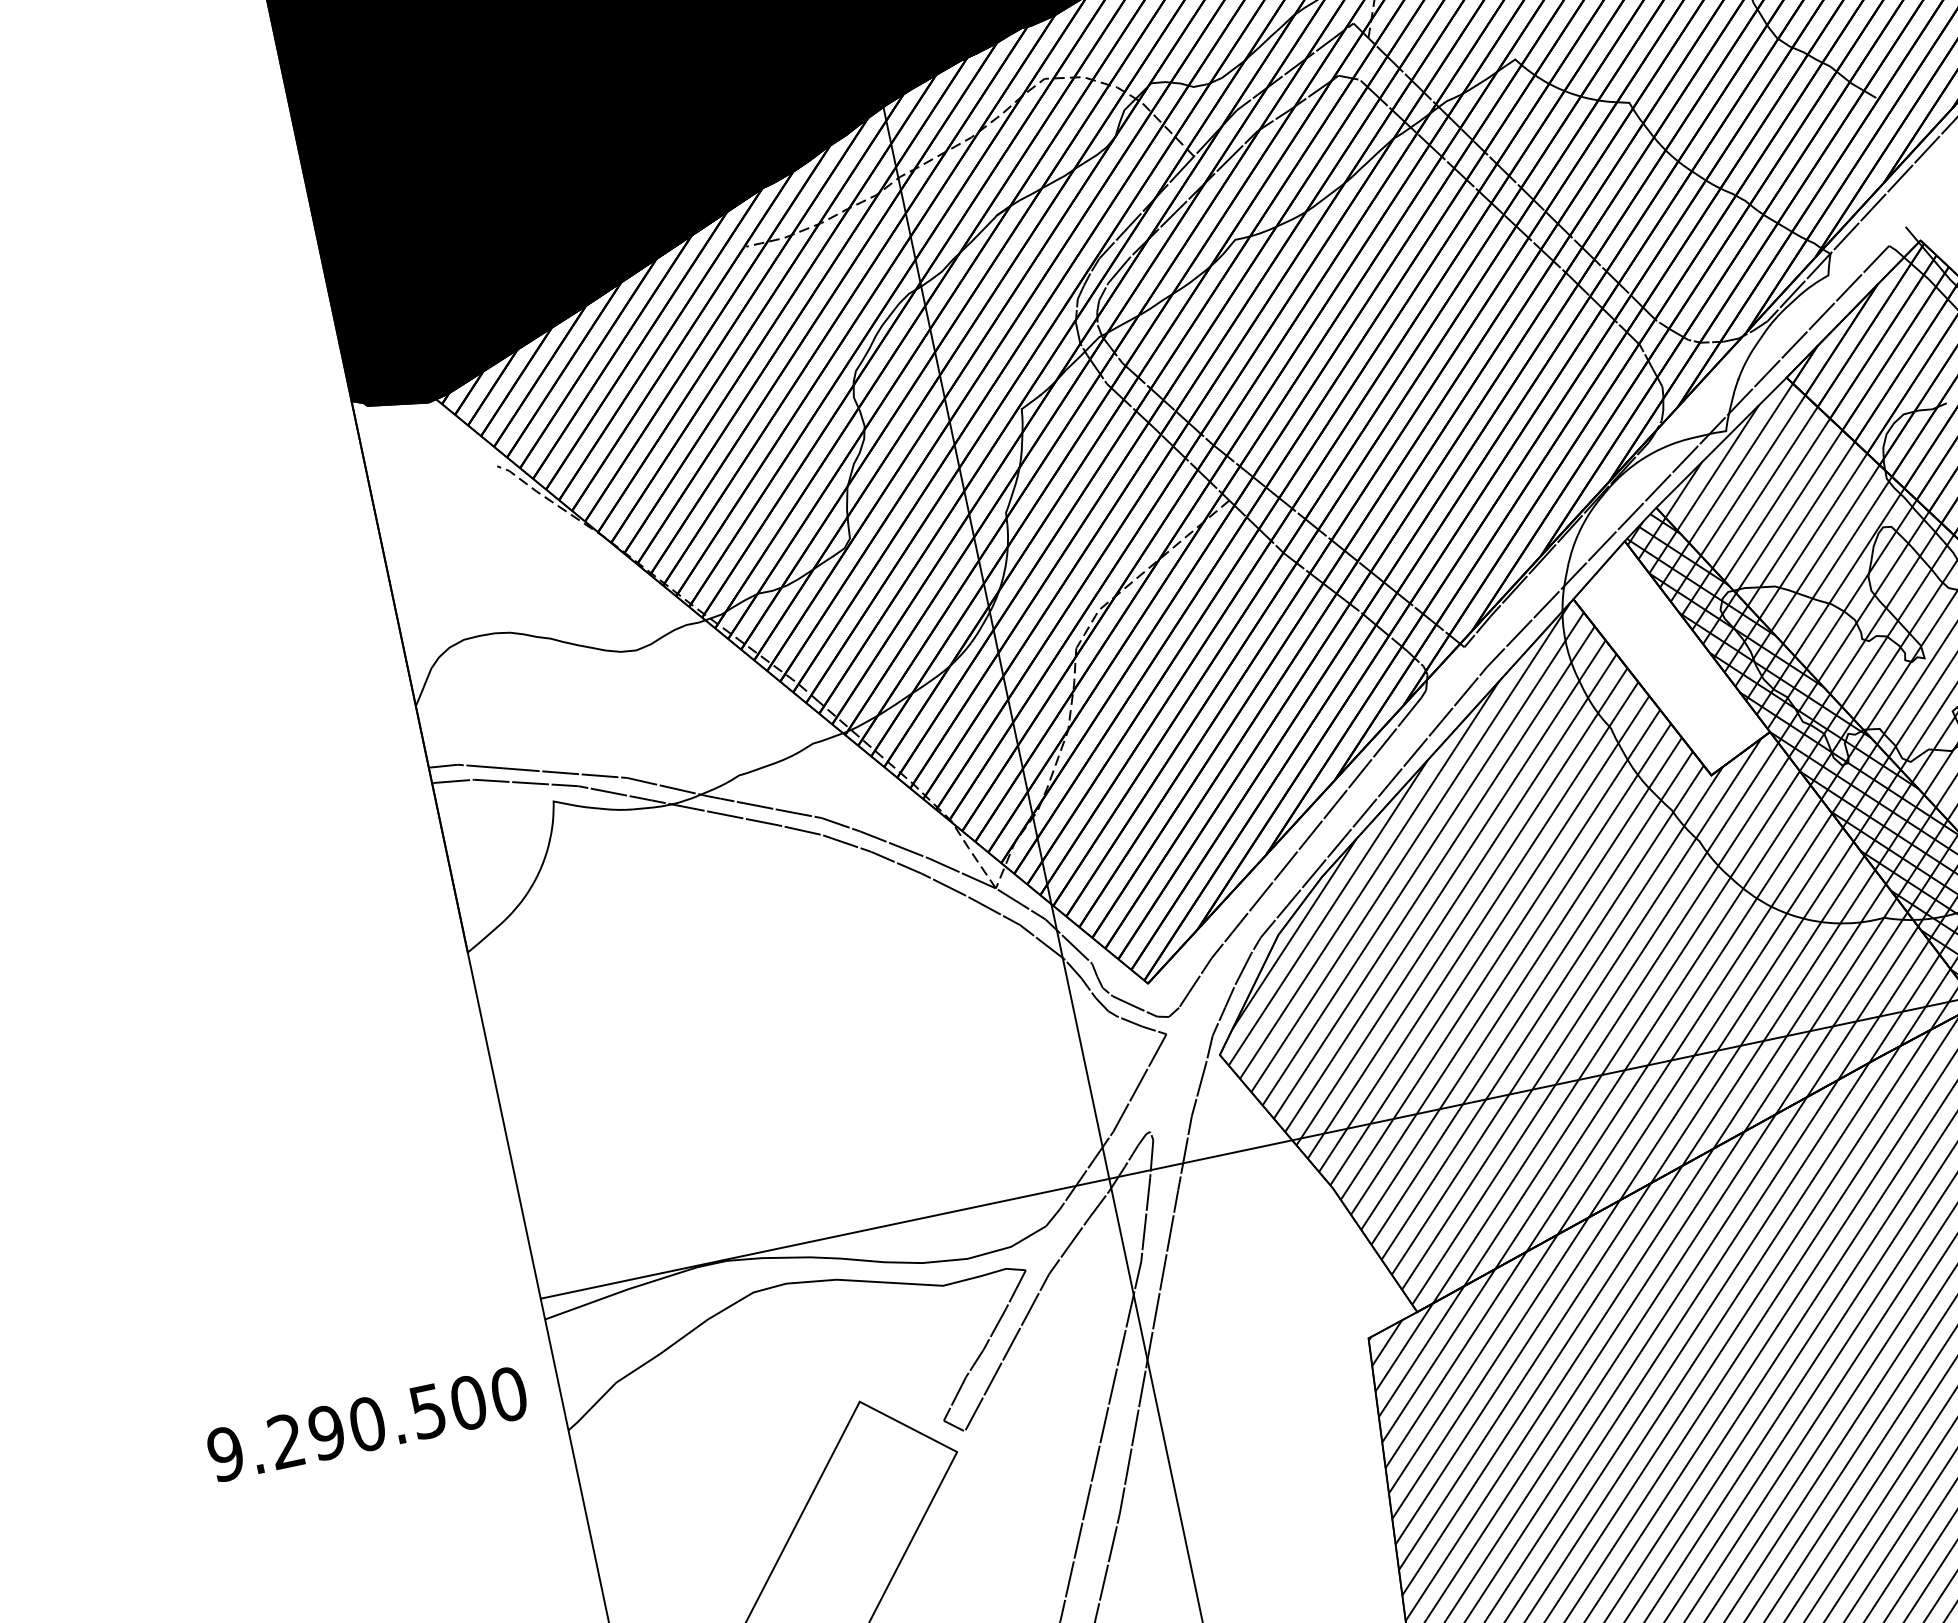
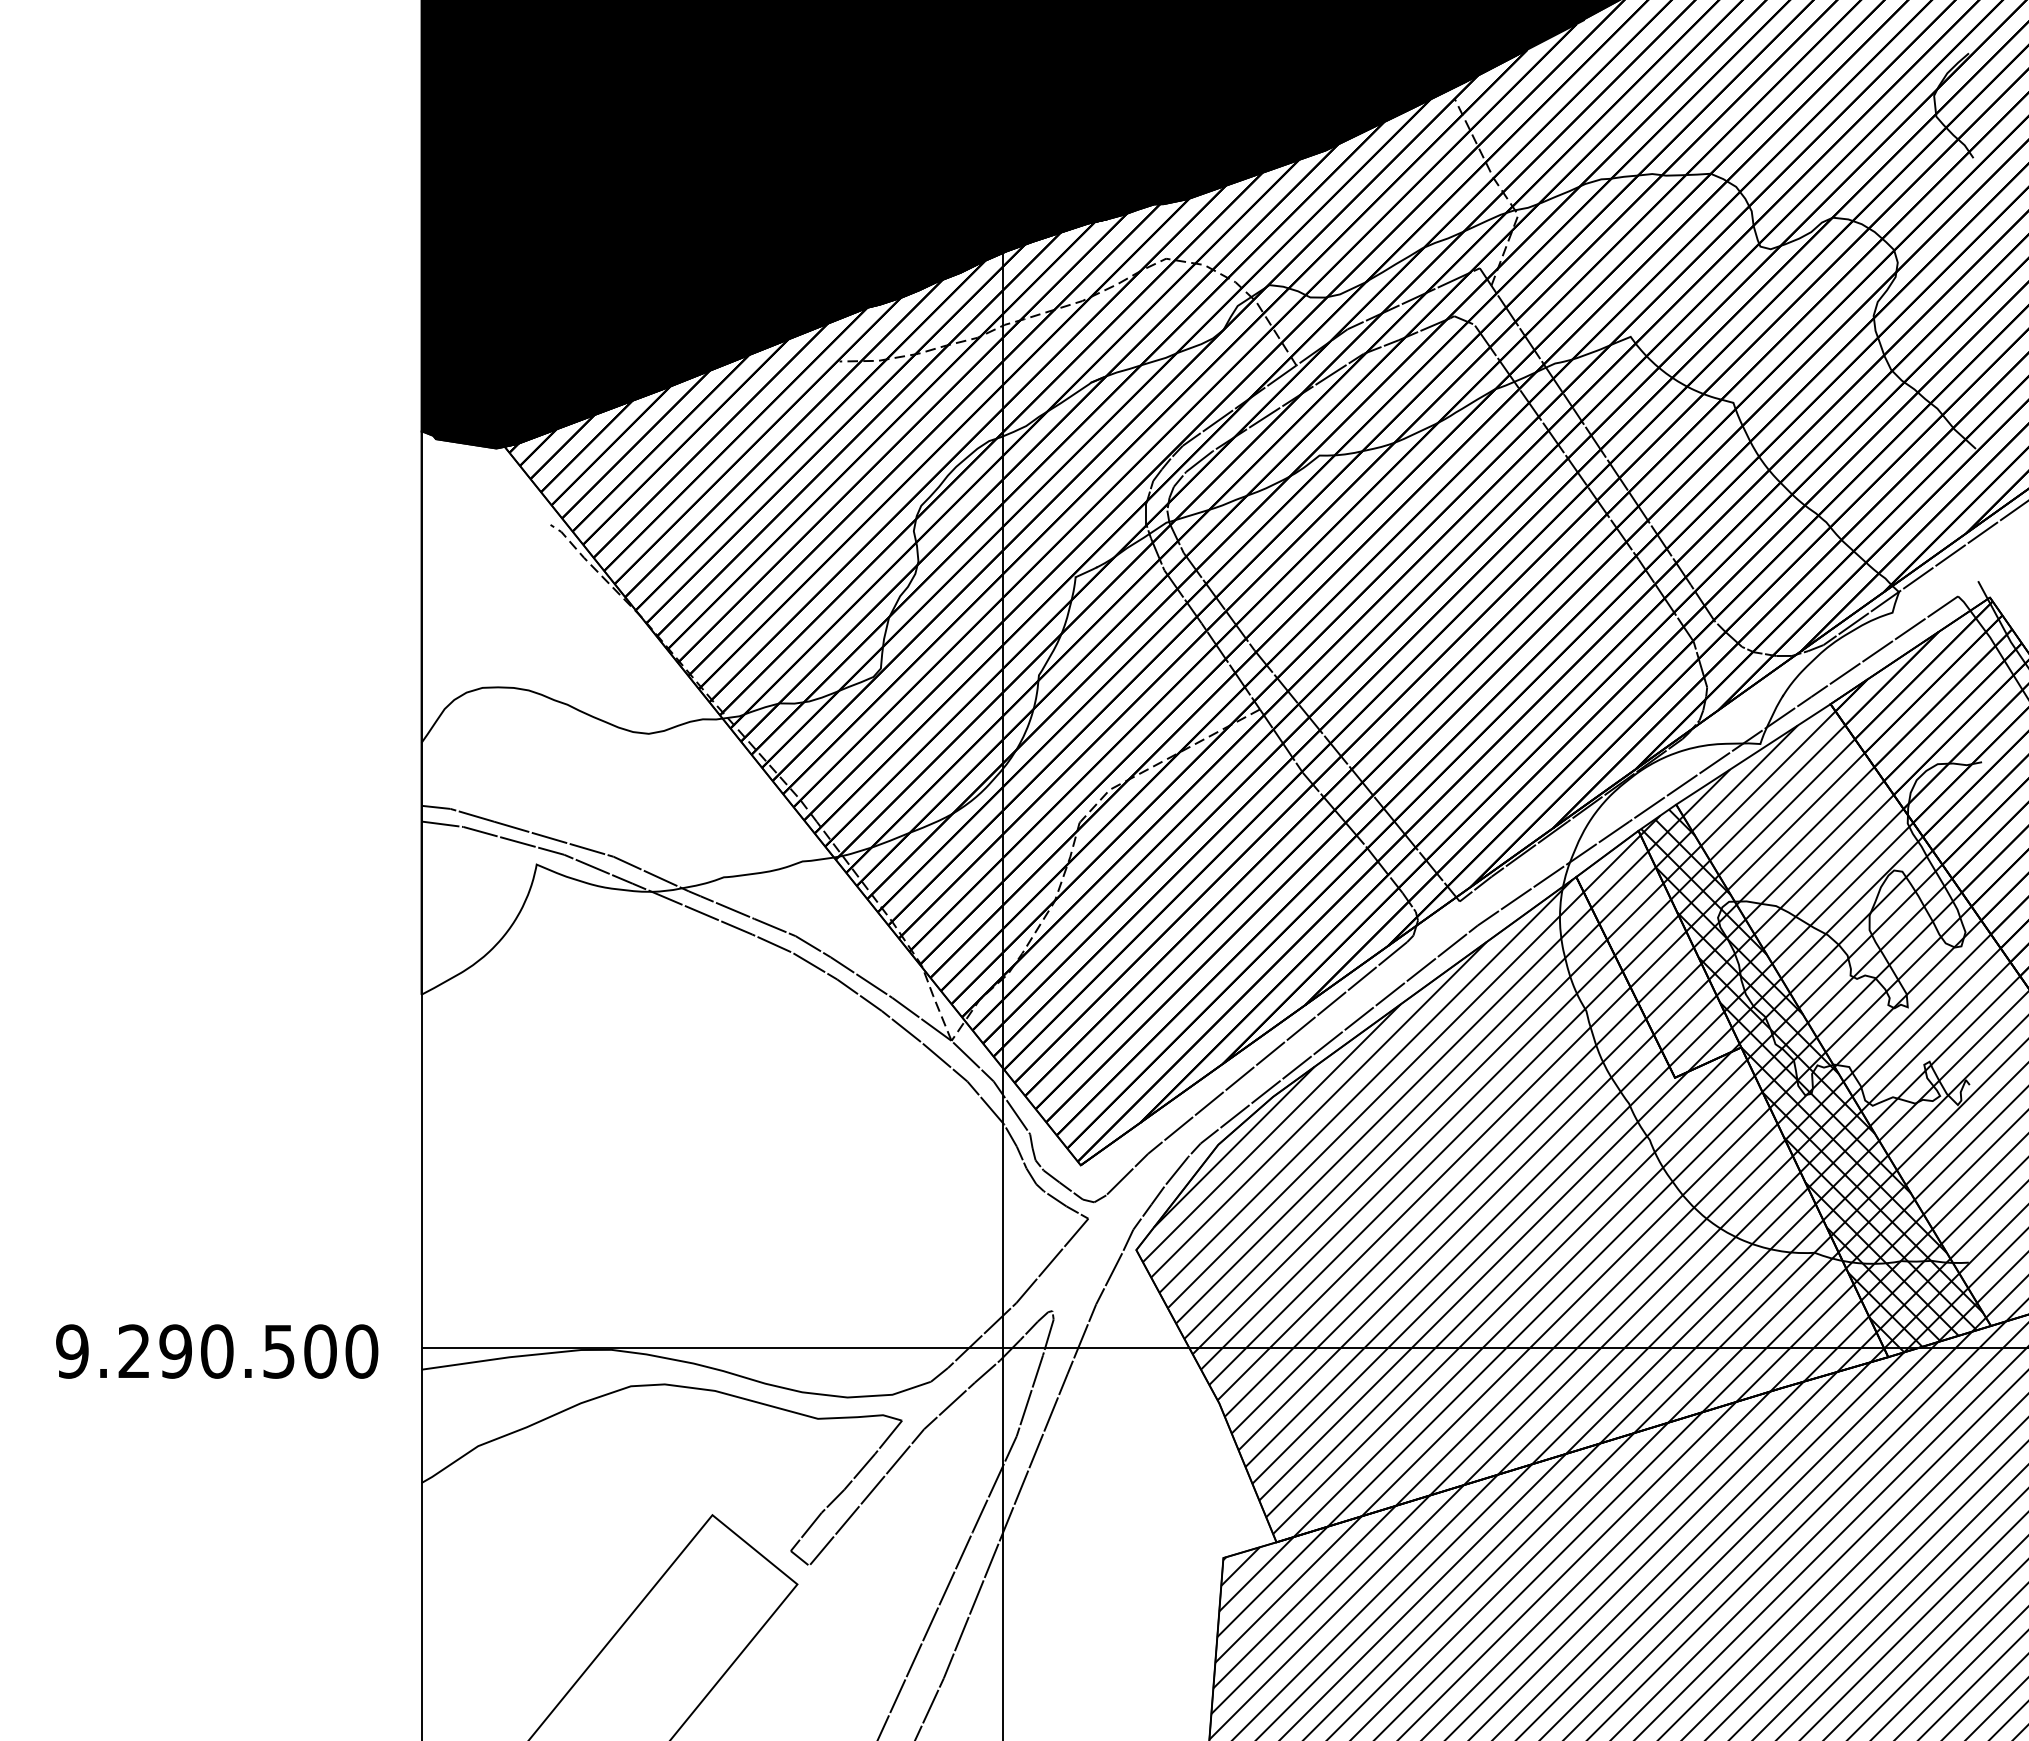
hatch: (1672, 656) -> (1661, 953), added
text: (367, 1424) -> (217, 1351), moved

